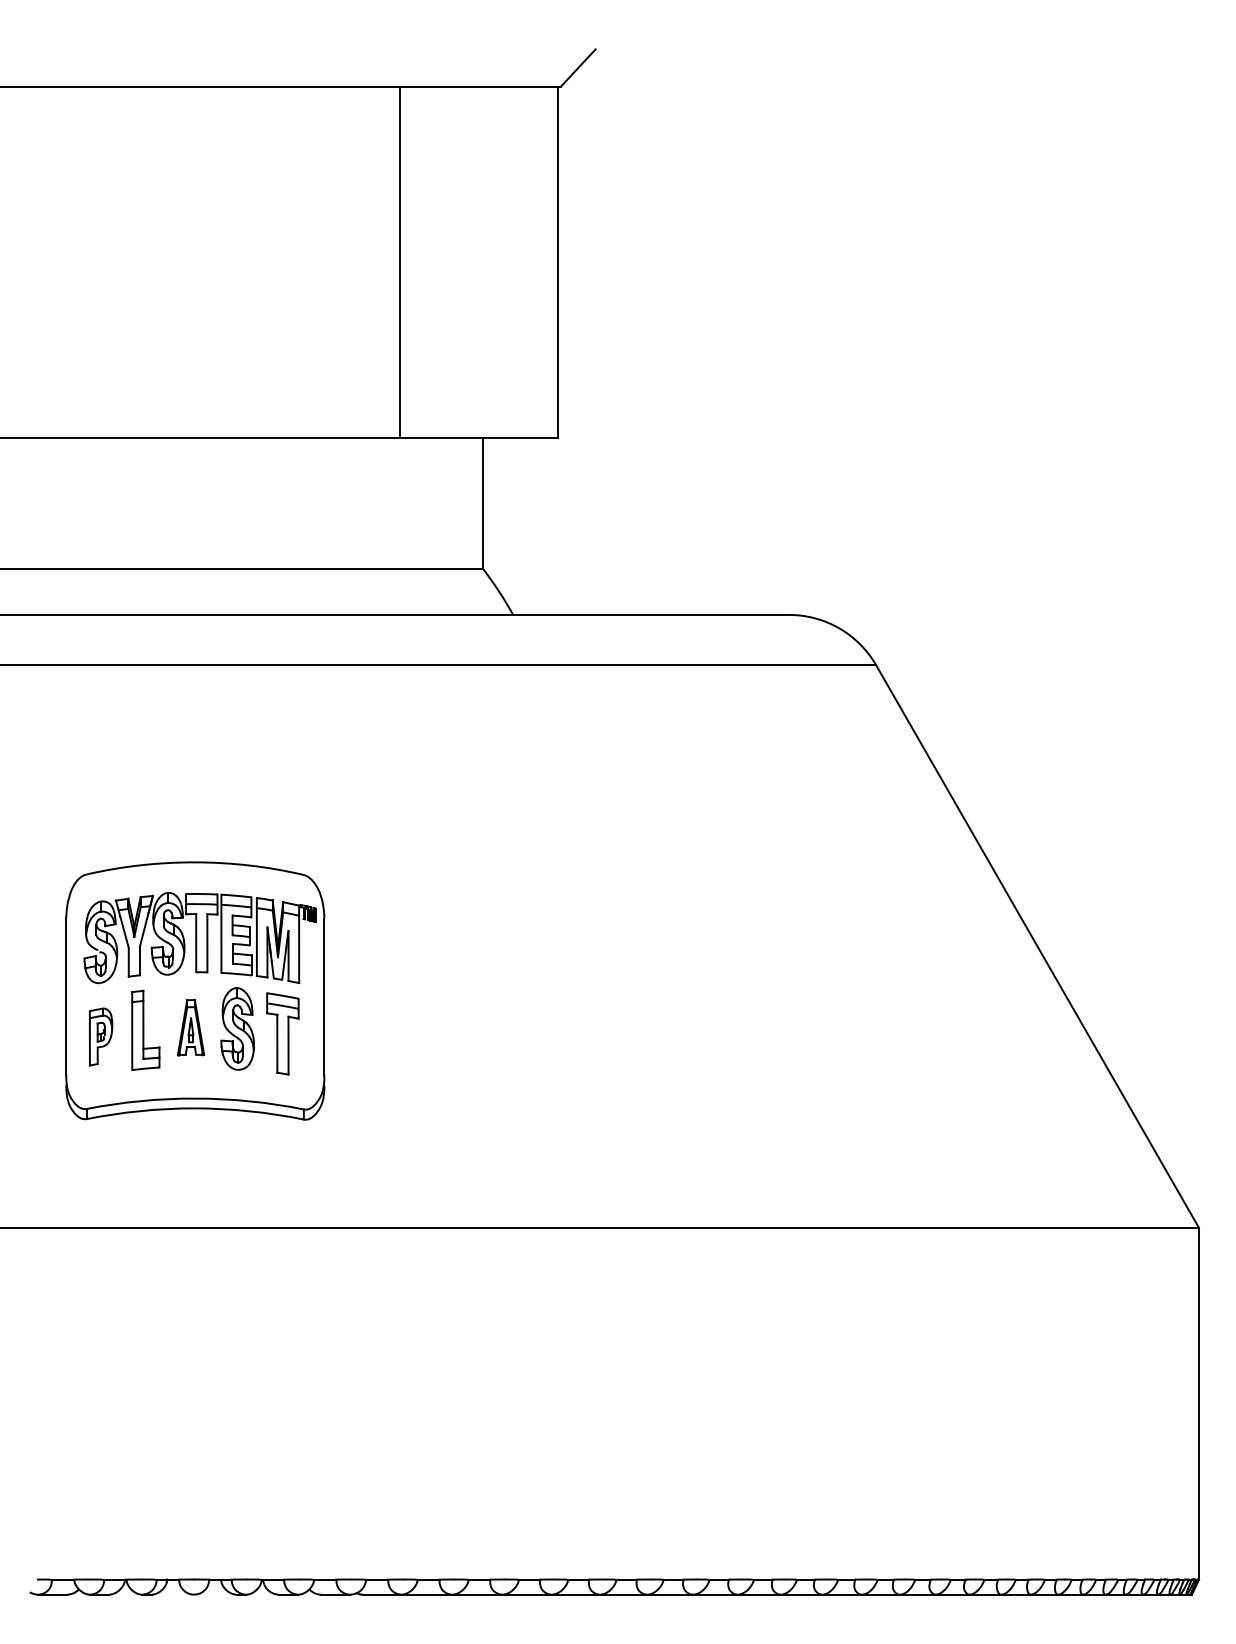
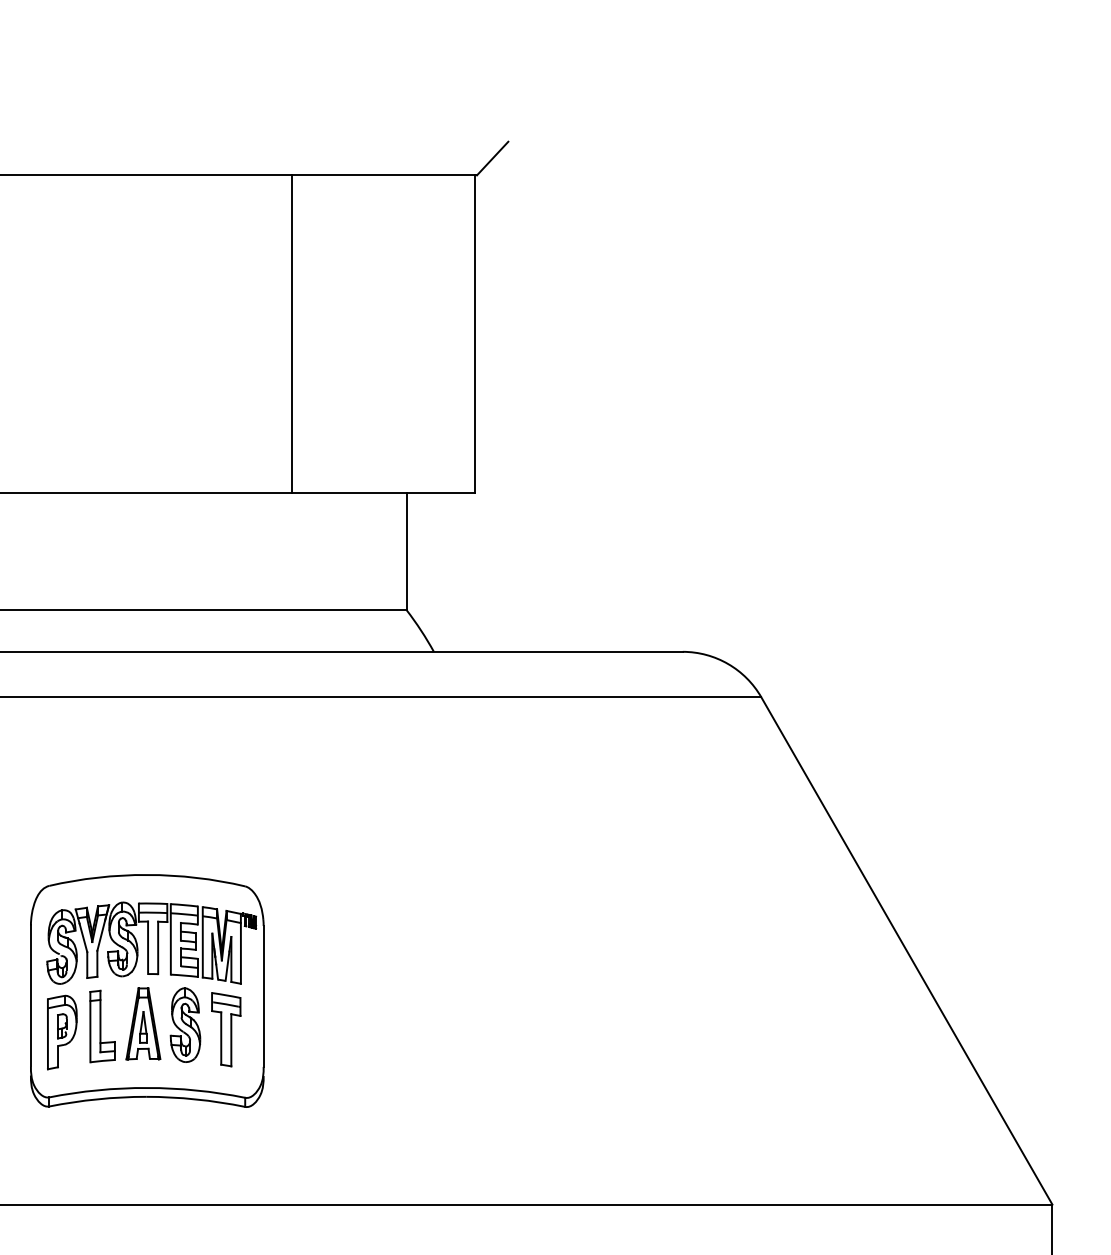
line: (399, 262) -> (291, 334), moved
part: (190, 1027) -> (142, 1023), size x1.43
part: (100, 1036) -> (61, 1032), size x1.43

